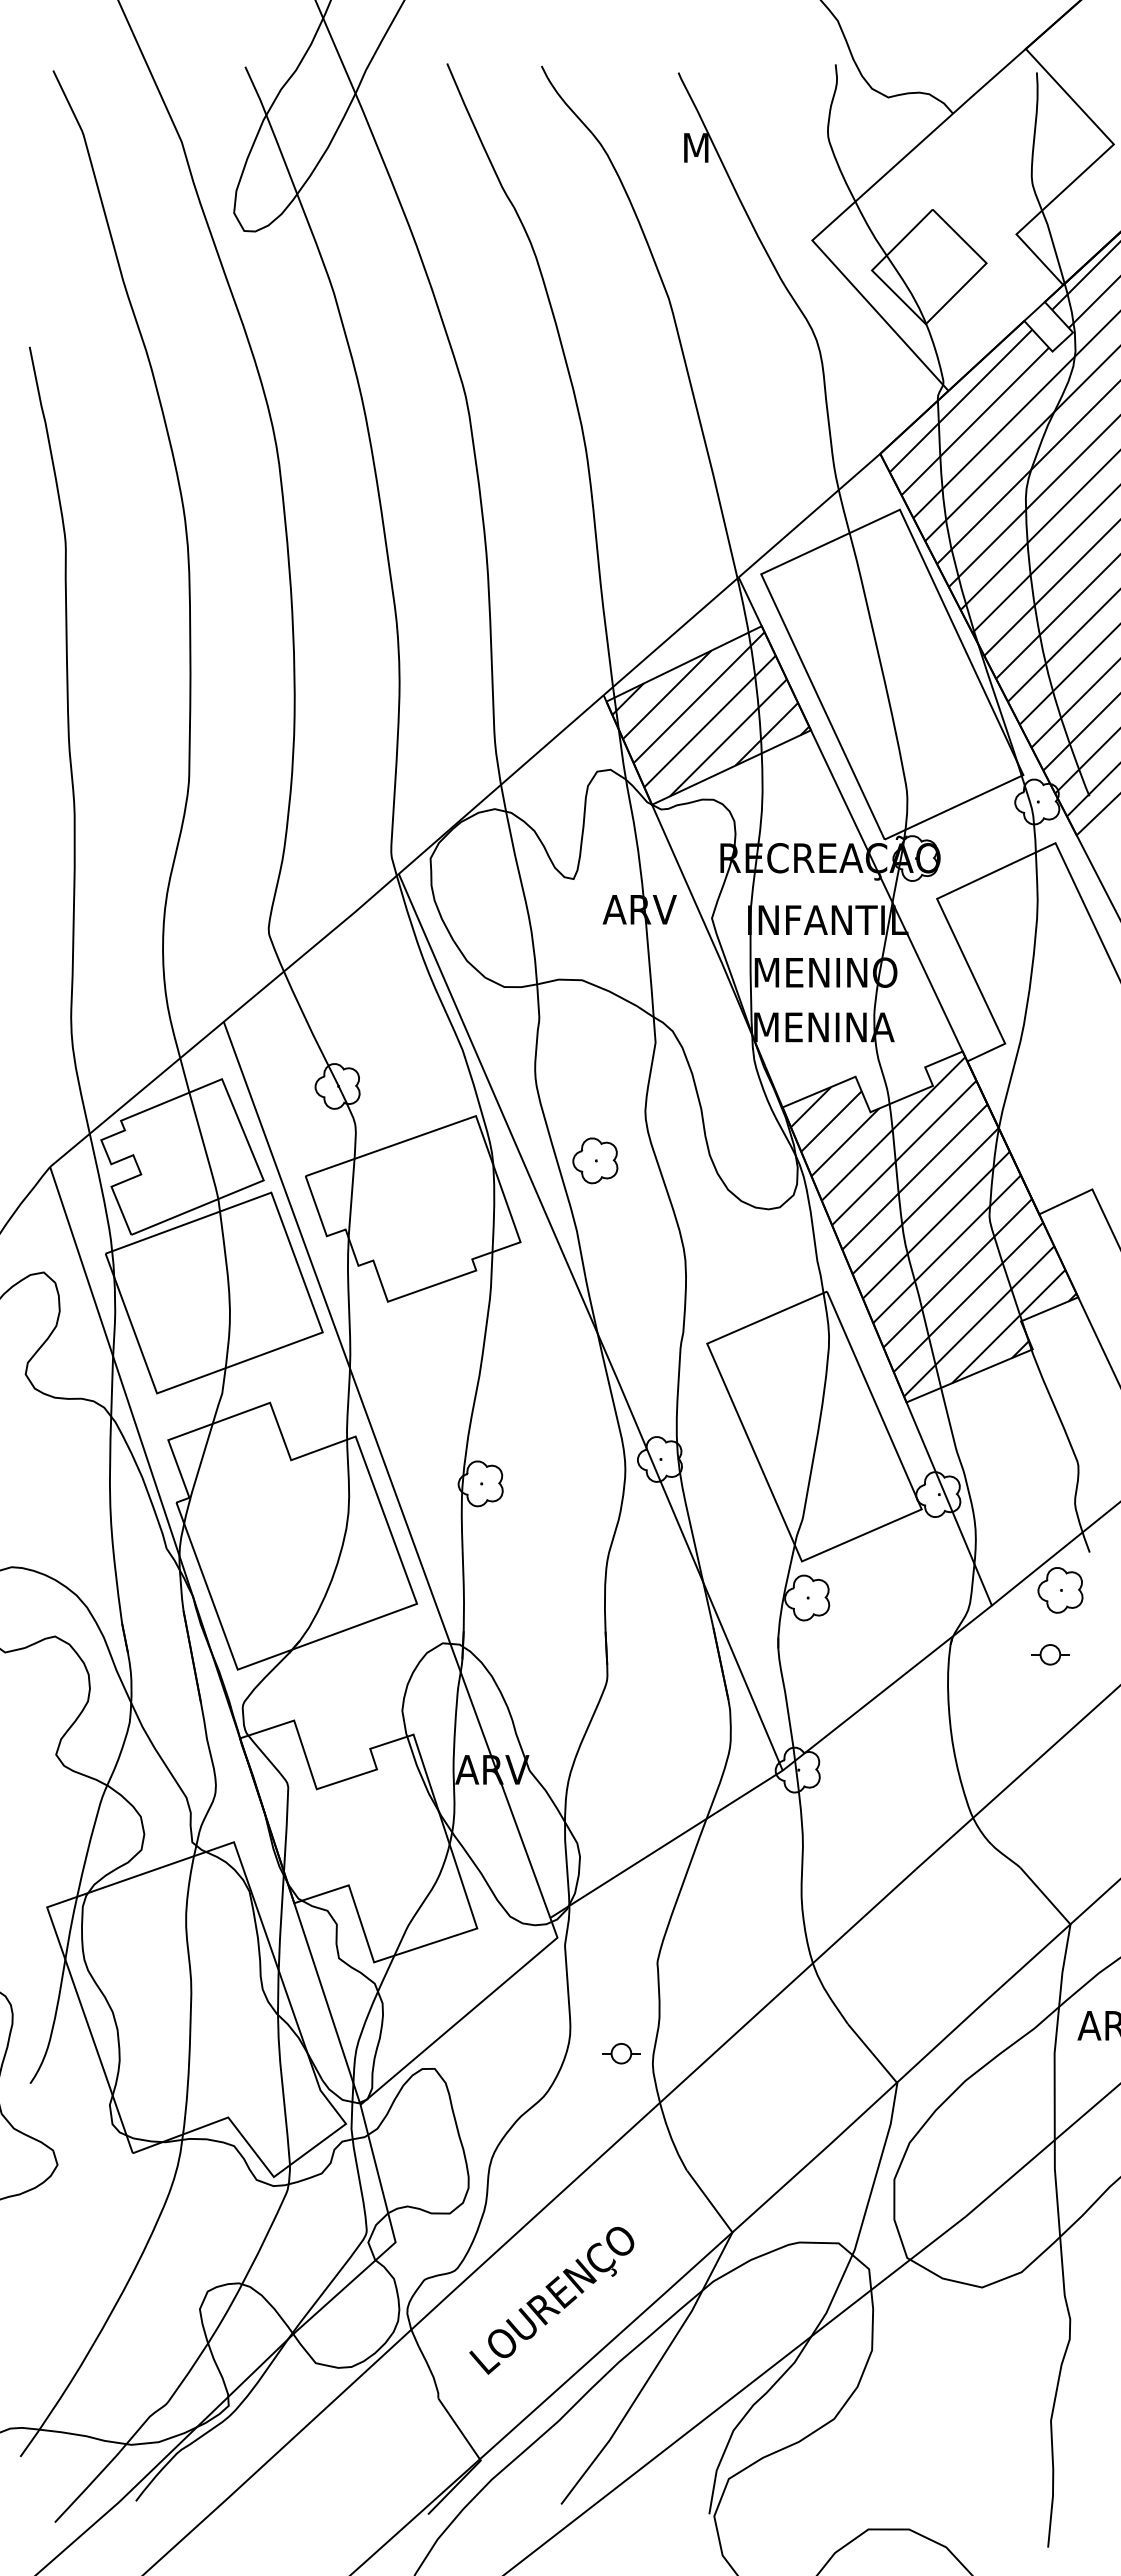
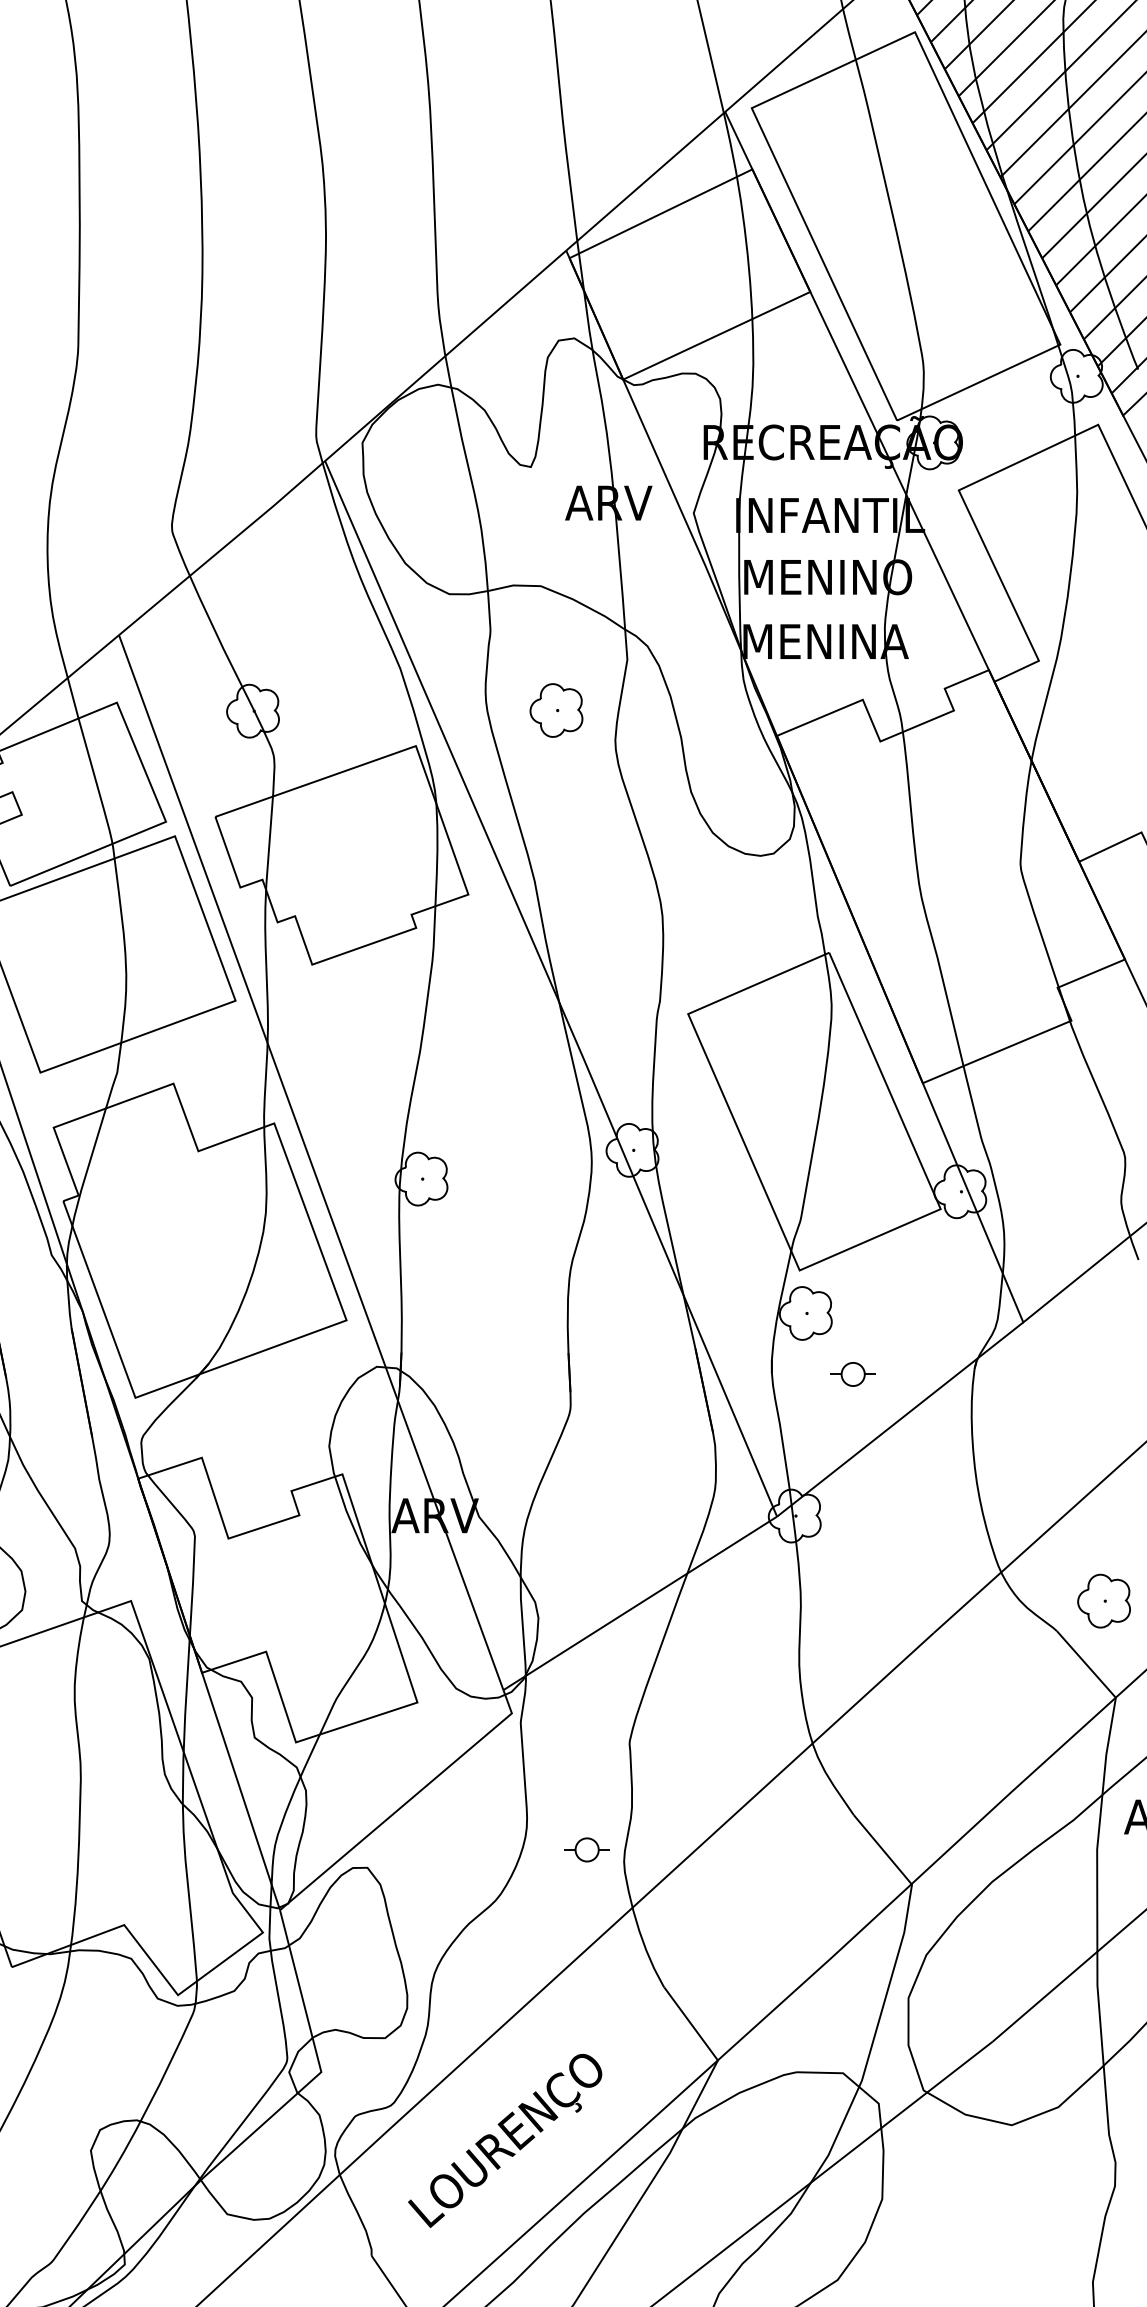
hatch: (710, 714) -> (692, 273), removed
part: (595, 1160) -> (556, 710), moved
hatch: (933, 1226) -> (954, 876), removed
part: (1060, 1590) -> (1104, 1601), moved
part: (1050, 1654) -> (853, 1374), moved

